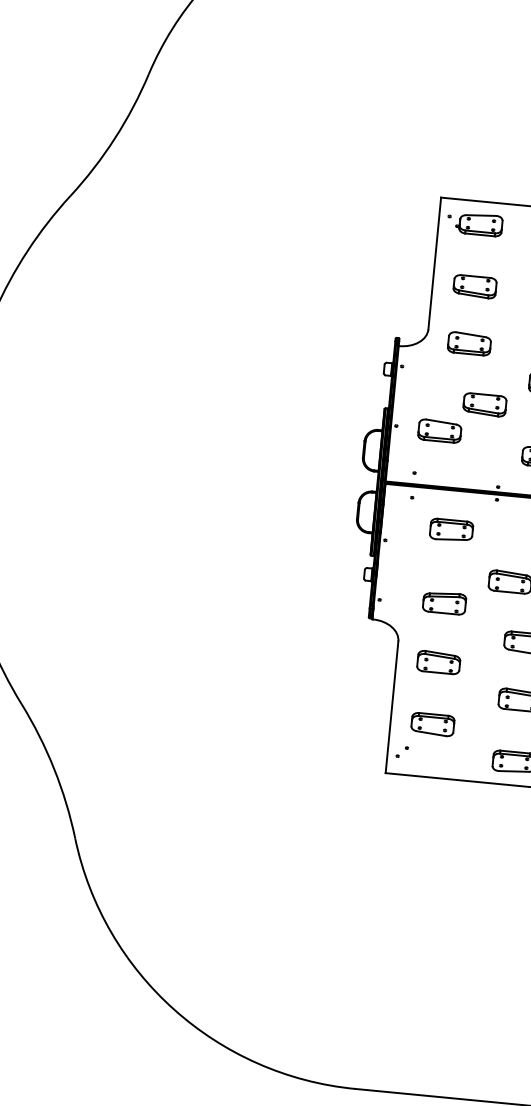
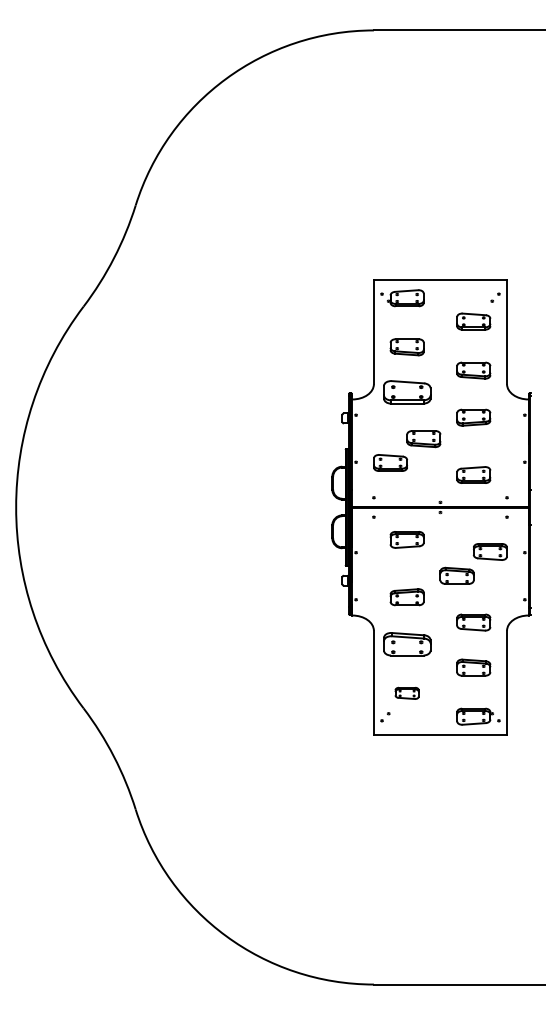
part: (468, 343) -> (406, 392), size x1.4
part: (437, 662) -> (406, 644), size x1.4
part: (431, 724) -> (406, 693), size x0.7

